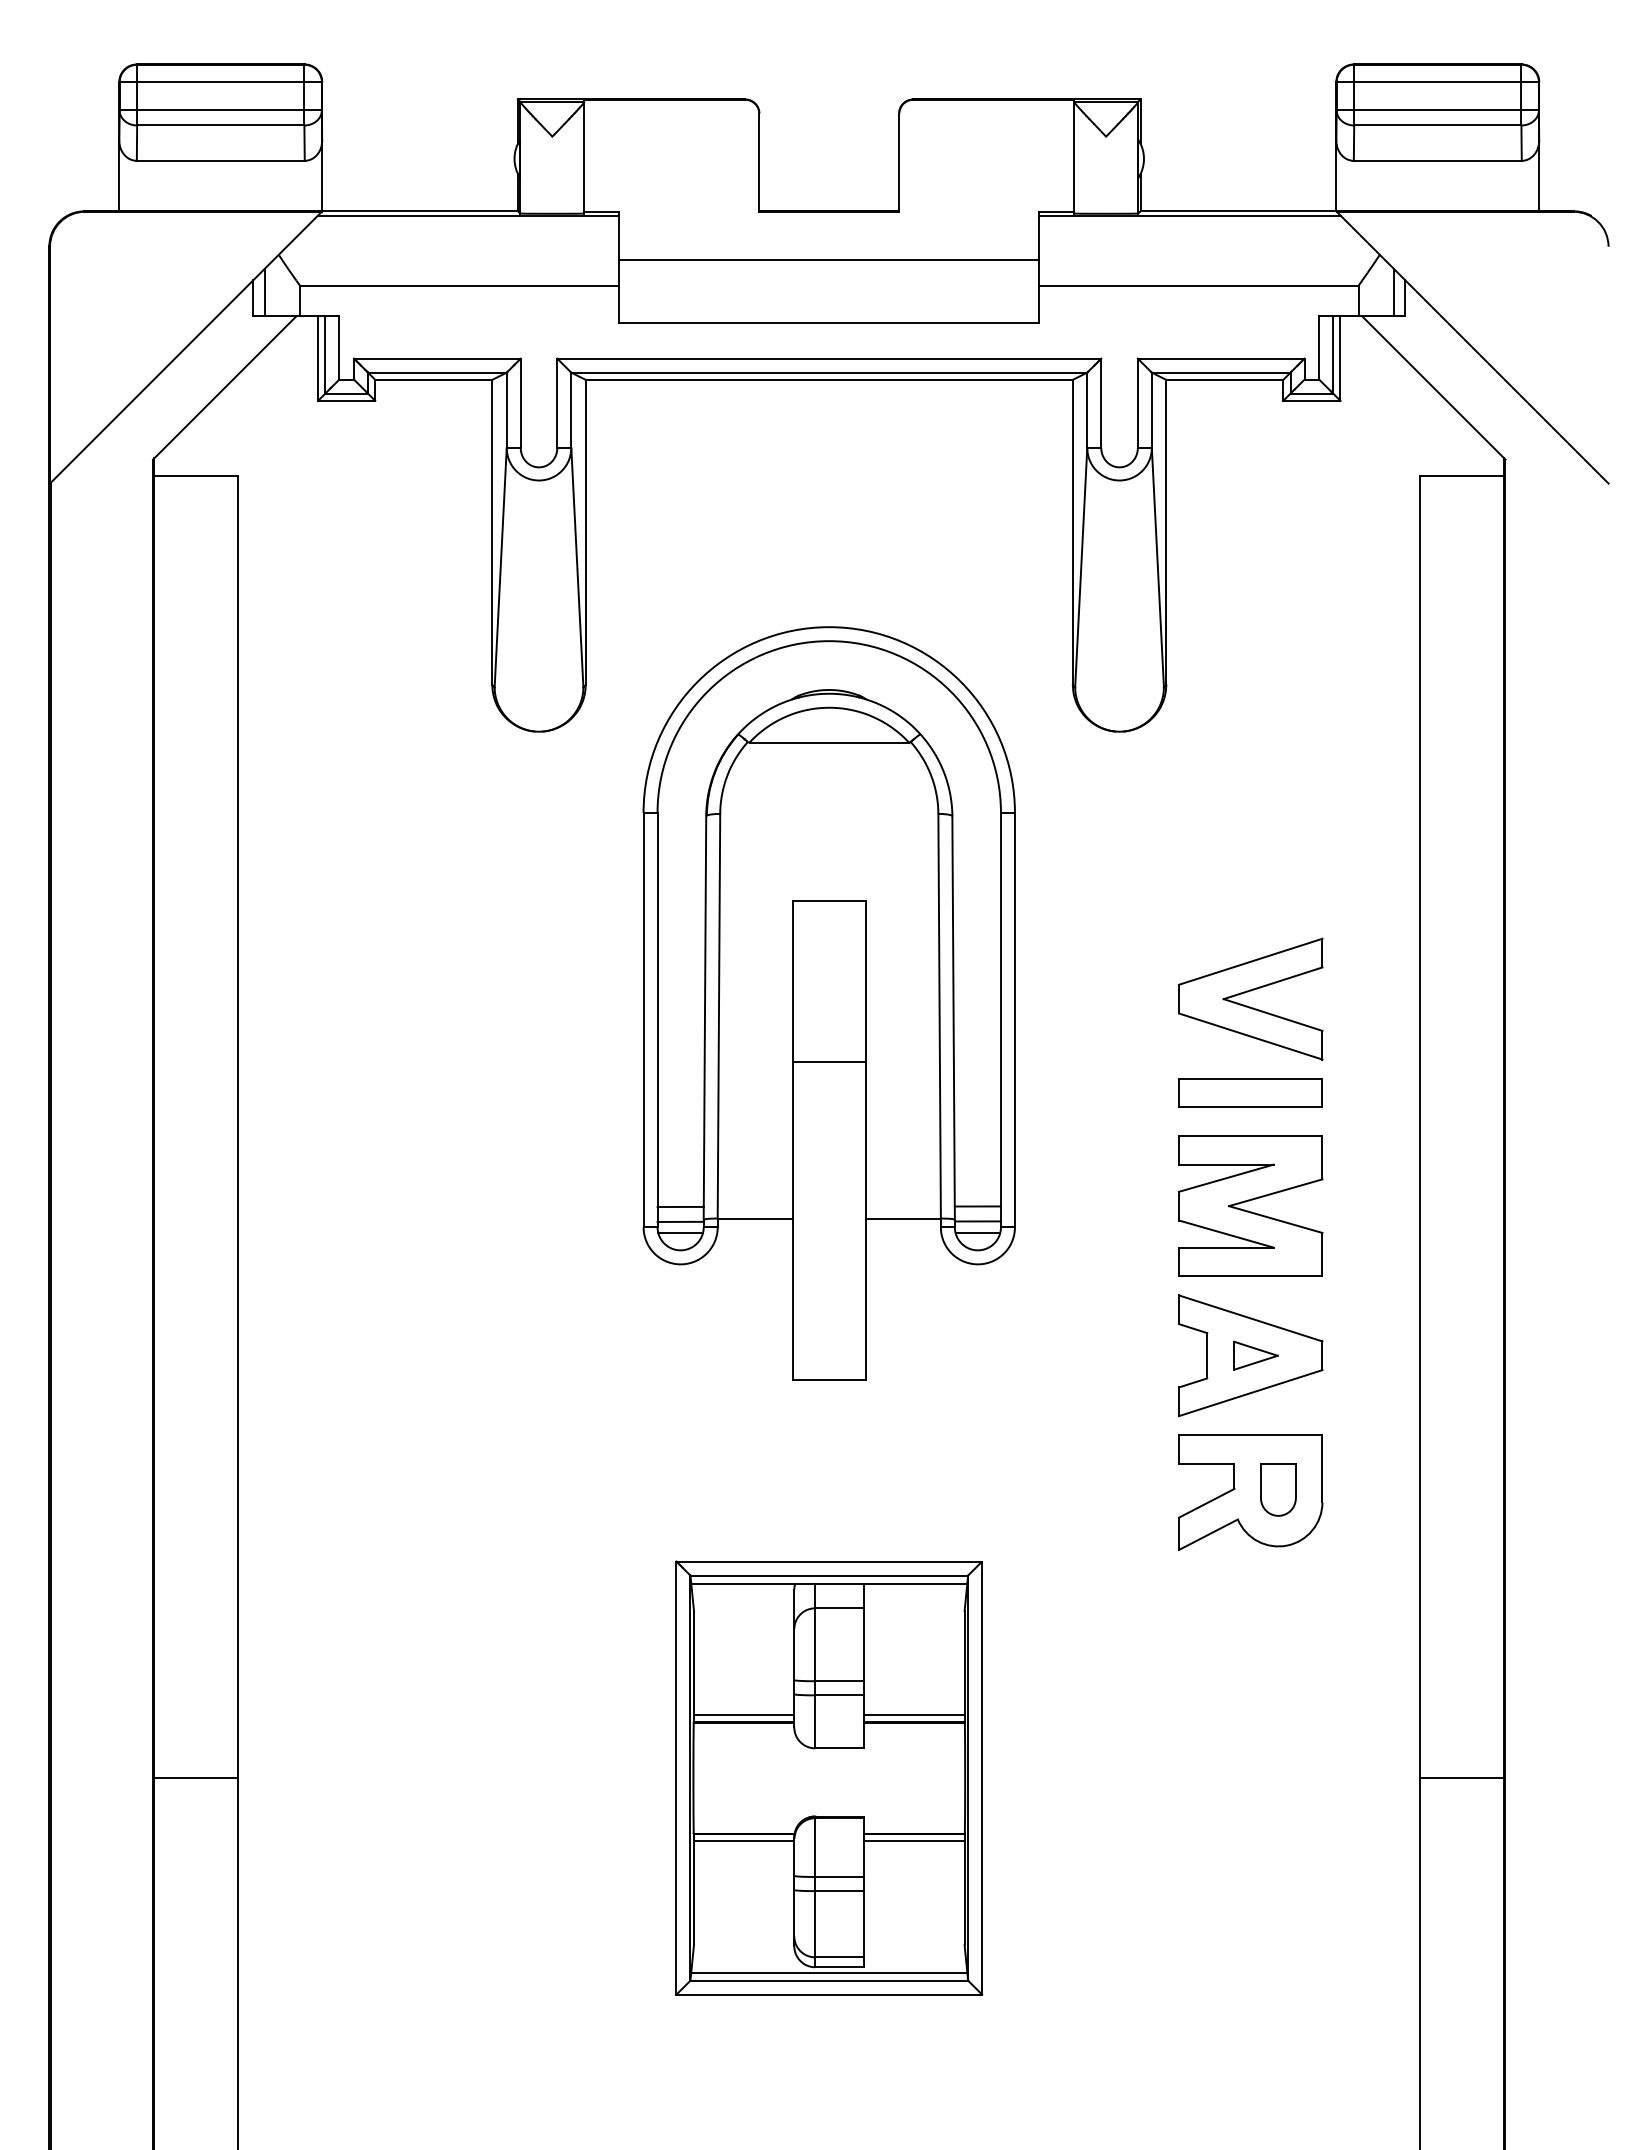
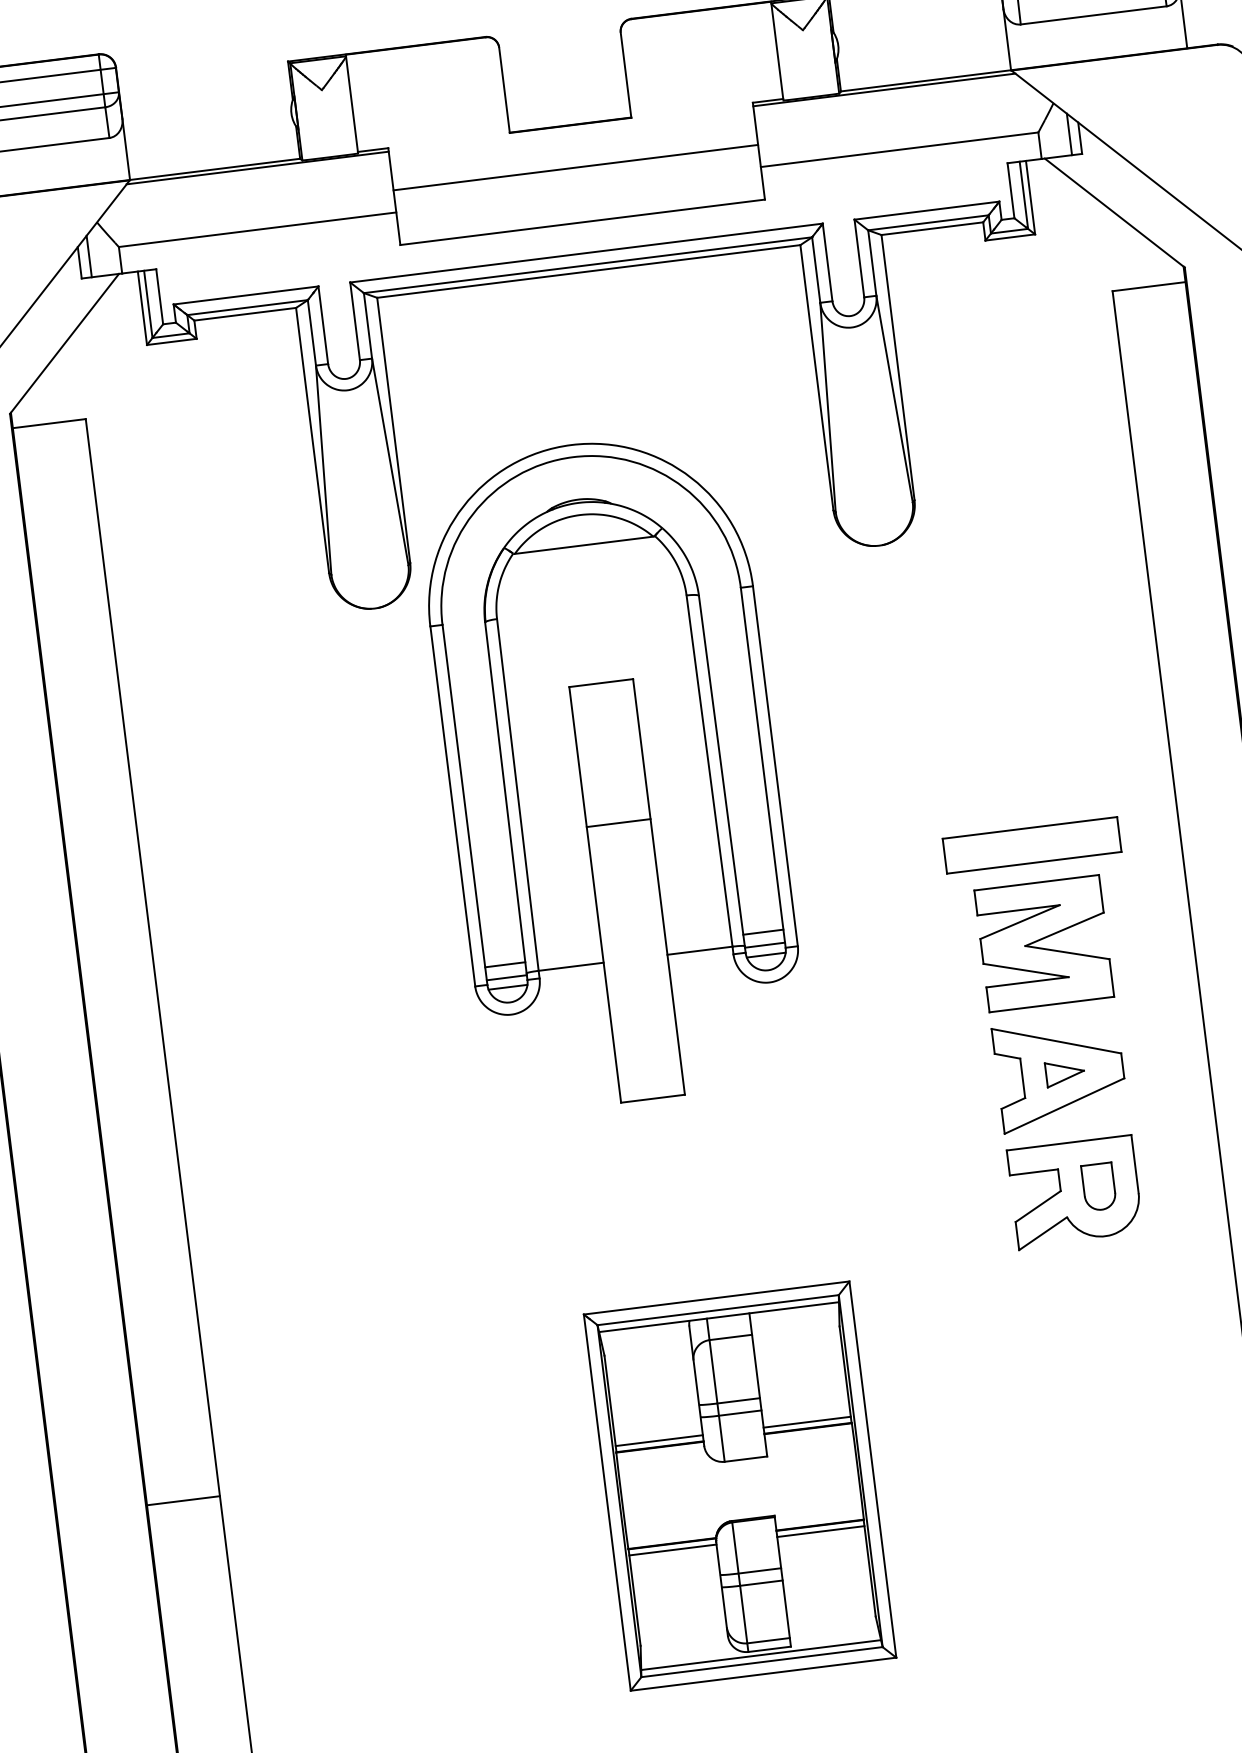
part: (1248, 992) -> (1019, 758), removed
part: (828, 1003) -> (611, 772), moved
part: (1250, 1092) -> (1031, 844), size x1.4
line: (196, 1778) -> (183, 1501), moved

